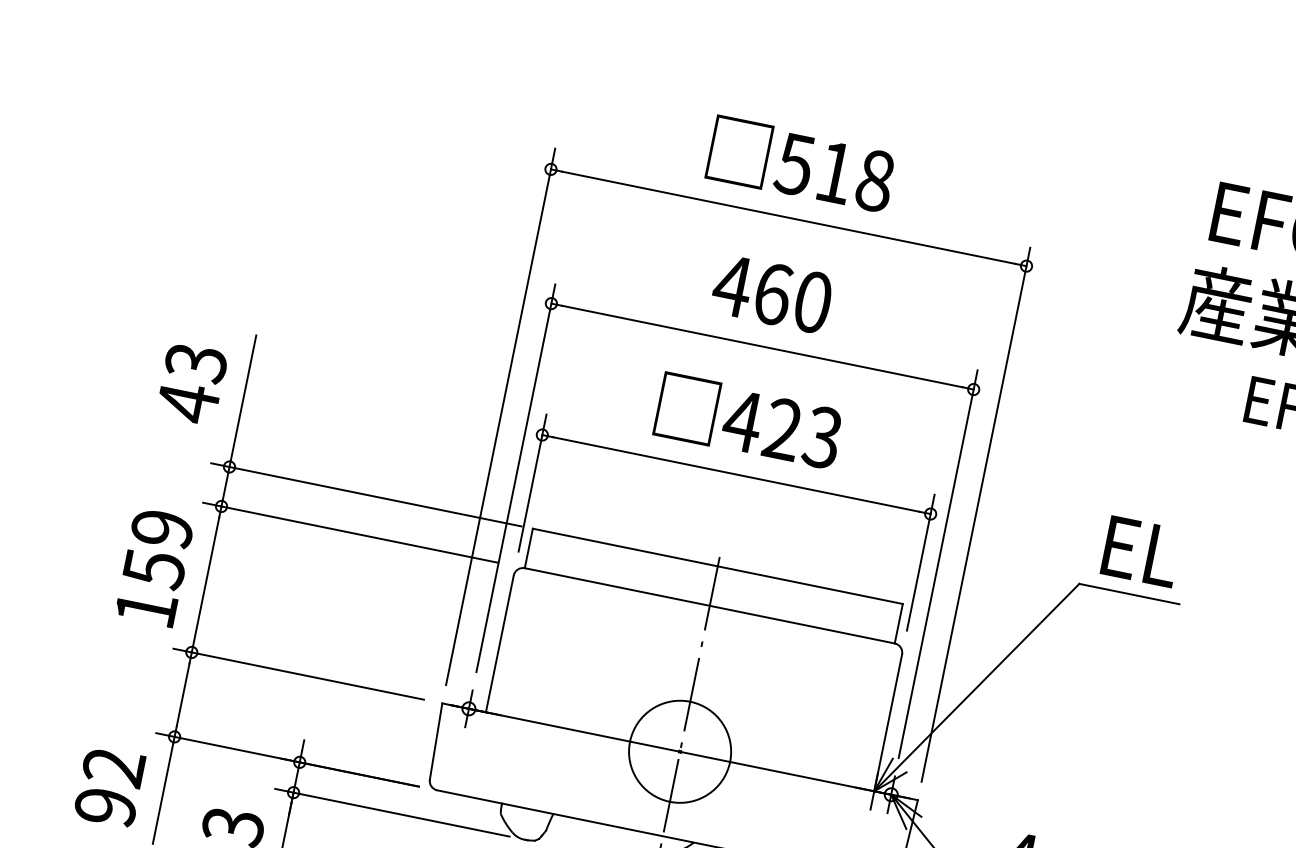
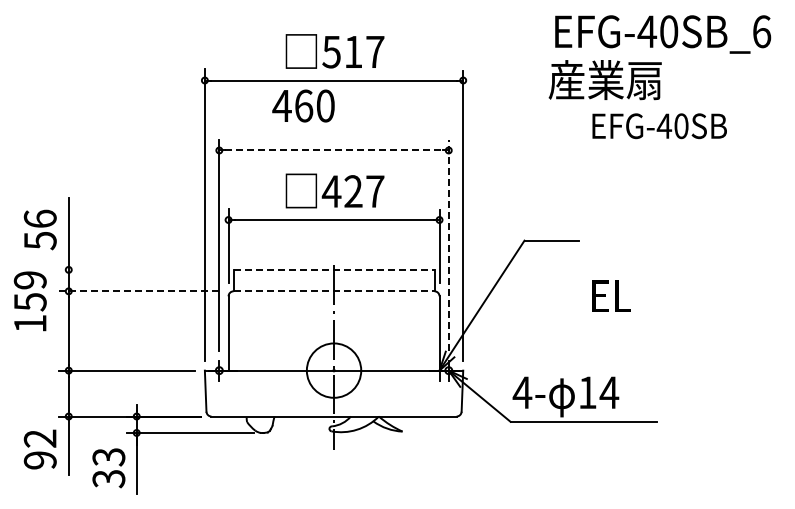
text: (875, 179) -> (375, 51), 518 -> 517
text: (772, 293) -> (303, 105), moved
line: (763, 346) -> (334, 150), solid -> dashed
text: (190, 381) -> (39, 229), 43 -> 56
text: (821, 437) -> (374, 191), 423 -> 427
line: (365, 493) -> (142, 269), removed
line: (349, 532) -> (138, 291), solid -> dashed
text: (1141, 550) -> (611, 295), moved
line: (937, 562) -> (448, 244), solid -> dashed
line: (718, 565) -> (334, 269), solid -> dashed
text: (152, 567) -> (29, 301), moved
line: (710, 606) -> (334, 291), solid -> dashed

